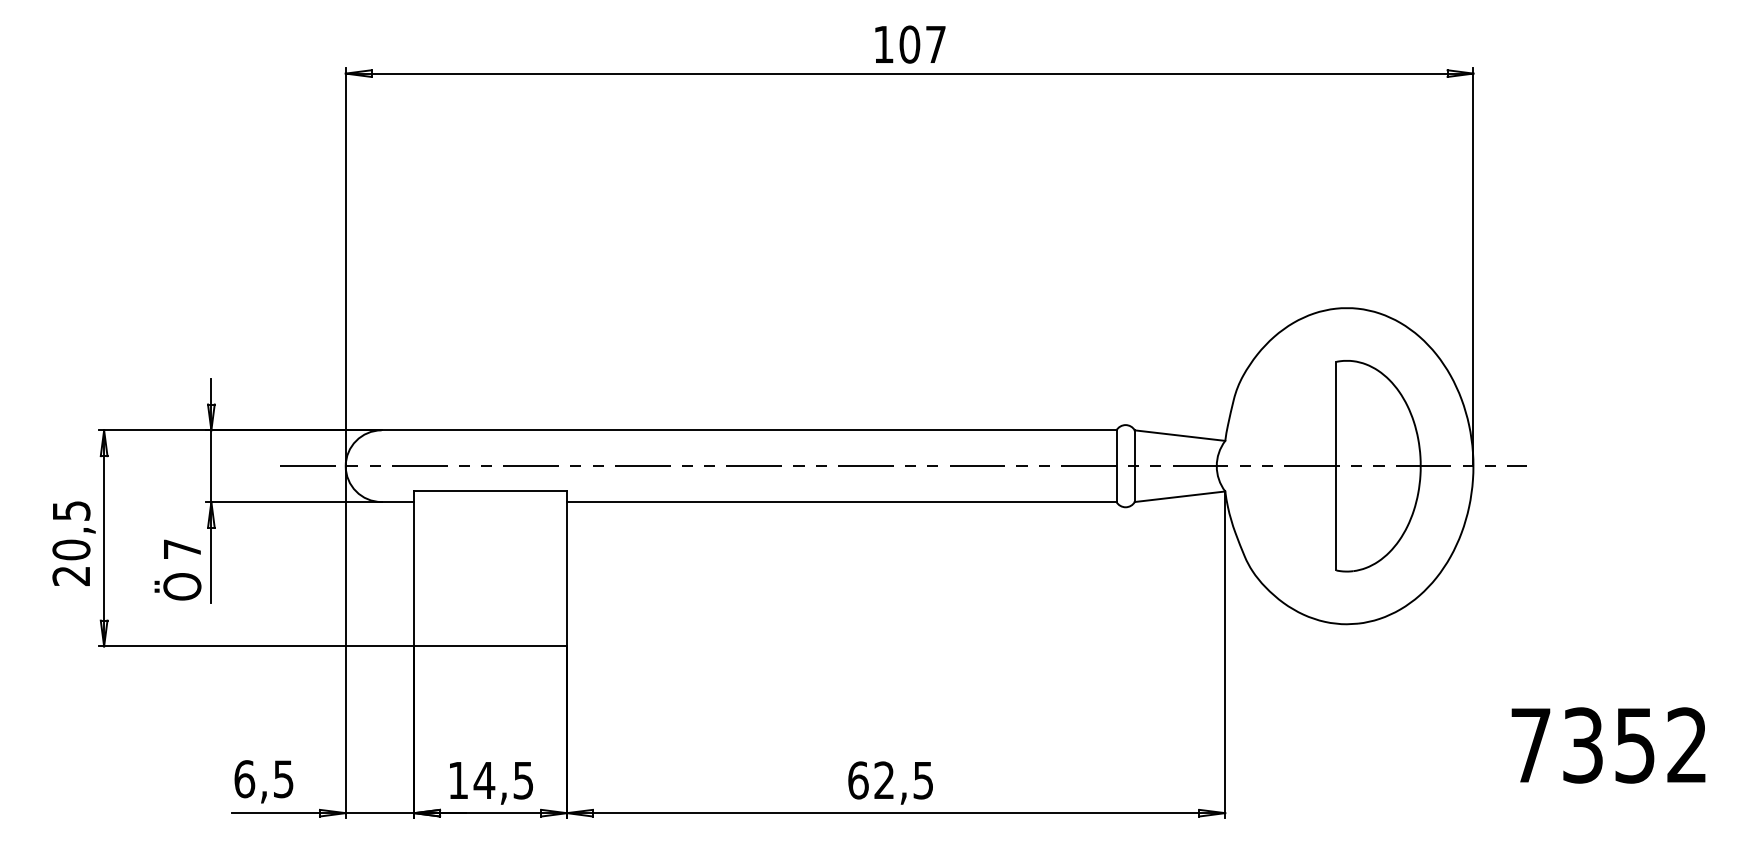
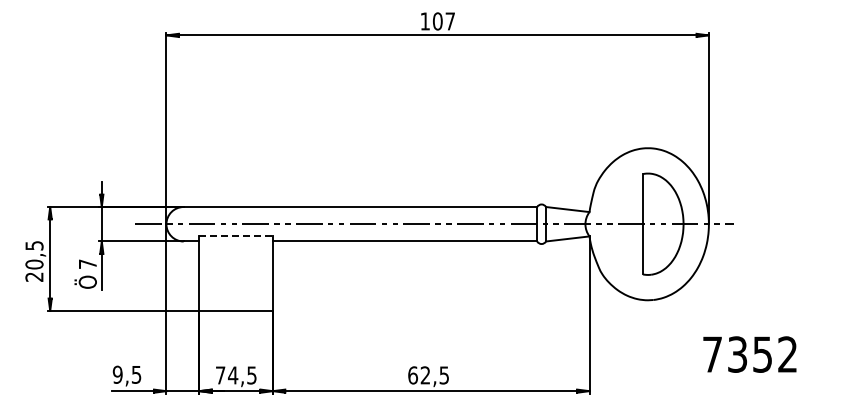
line: (491, 491) -> (236, 236), solid -> dashed
text: (1607, 745) -> (749, 354), moved
text: (244, 778) -> (117, 374), 6,5 -> 9,5
text: (458, 780) -> (220, 375), 14,5 -> 74,5

